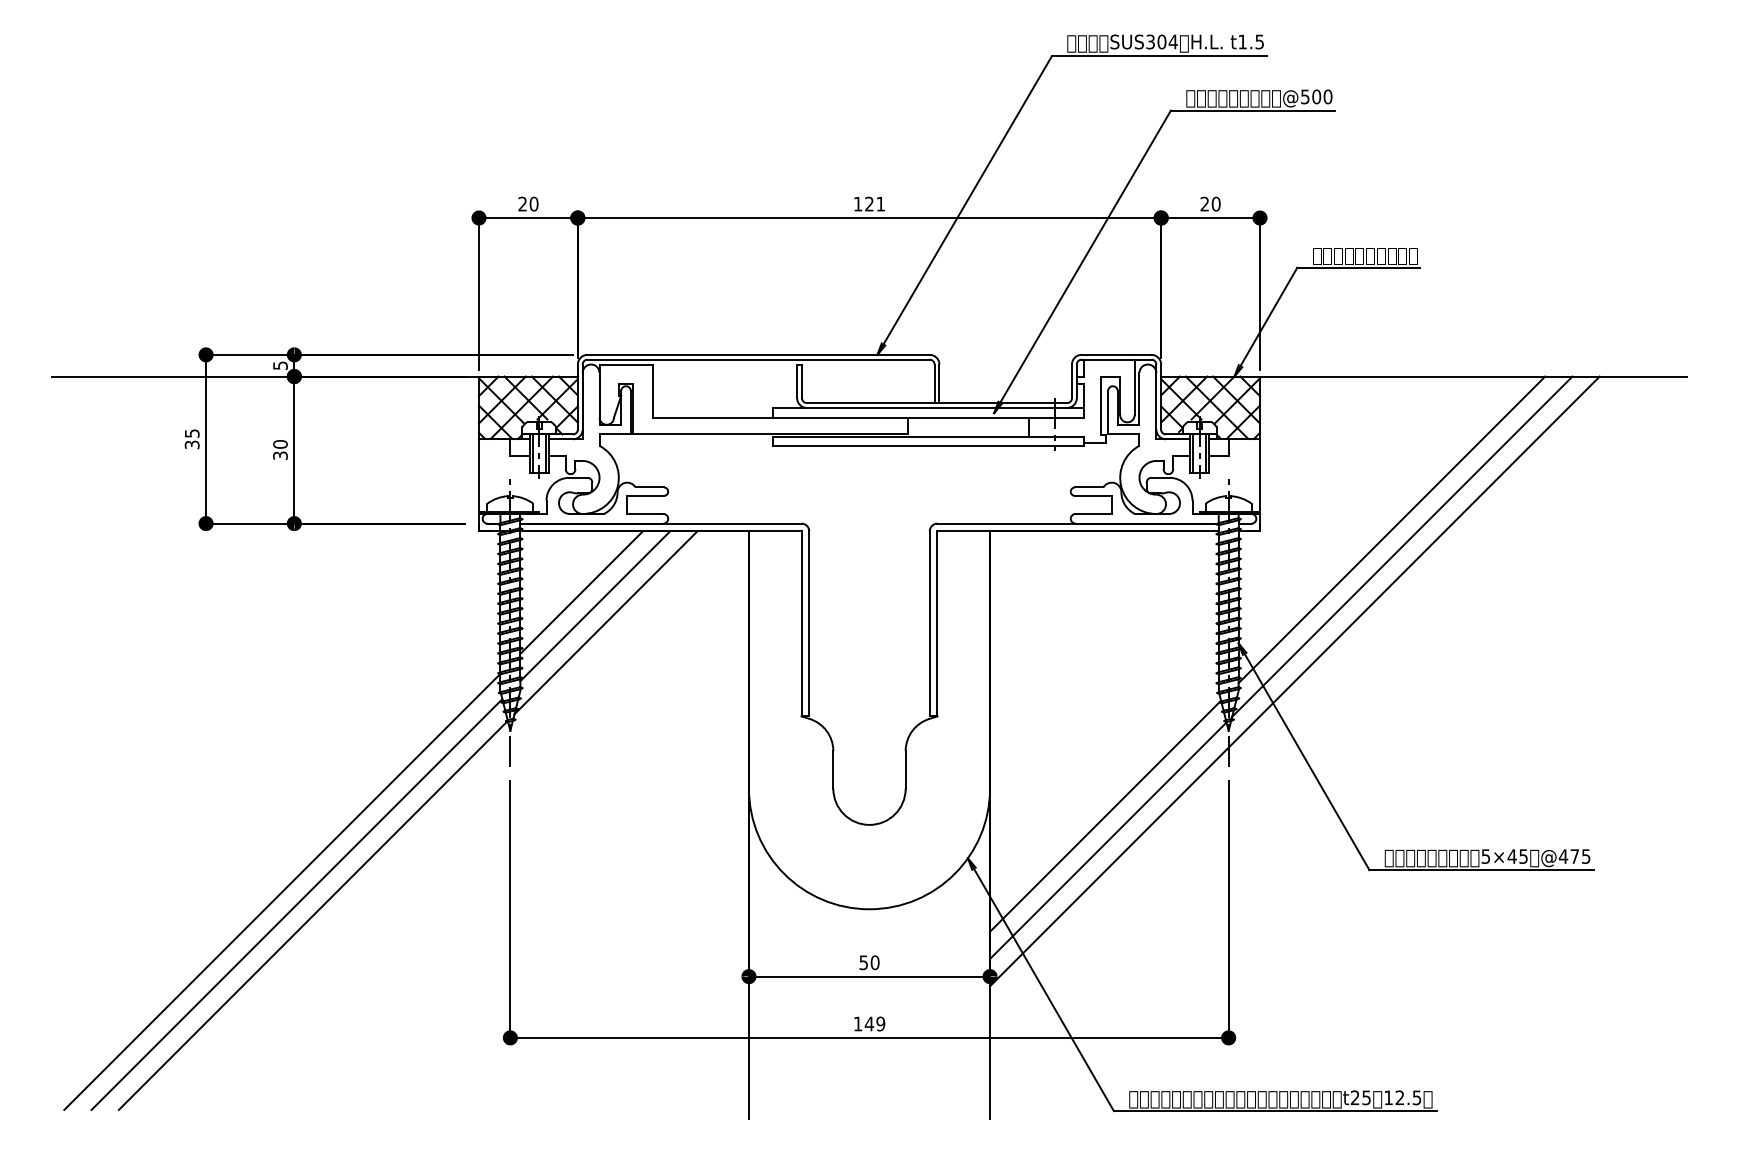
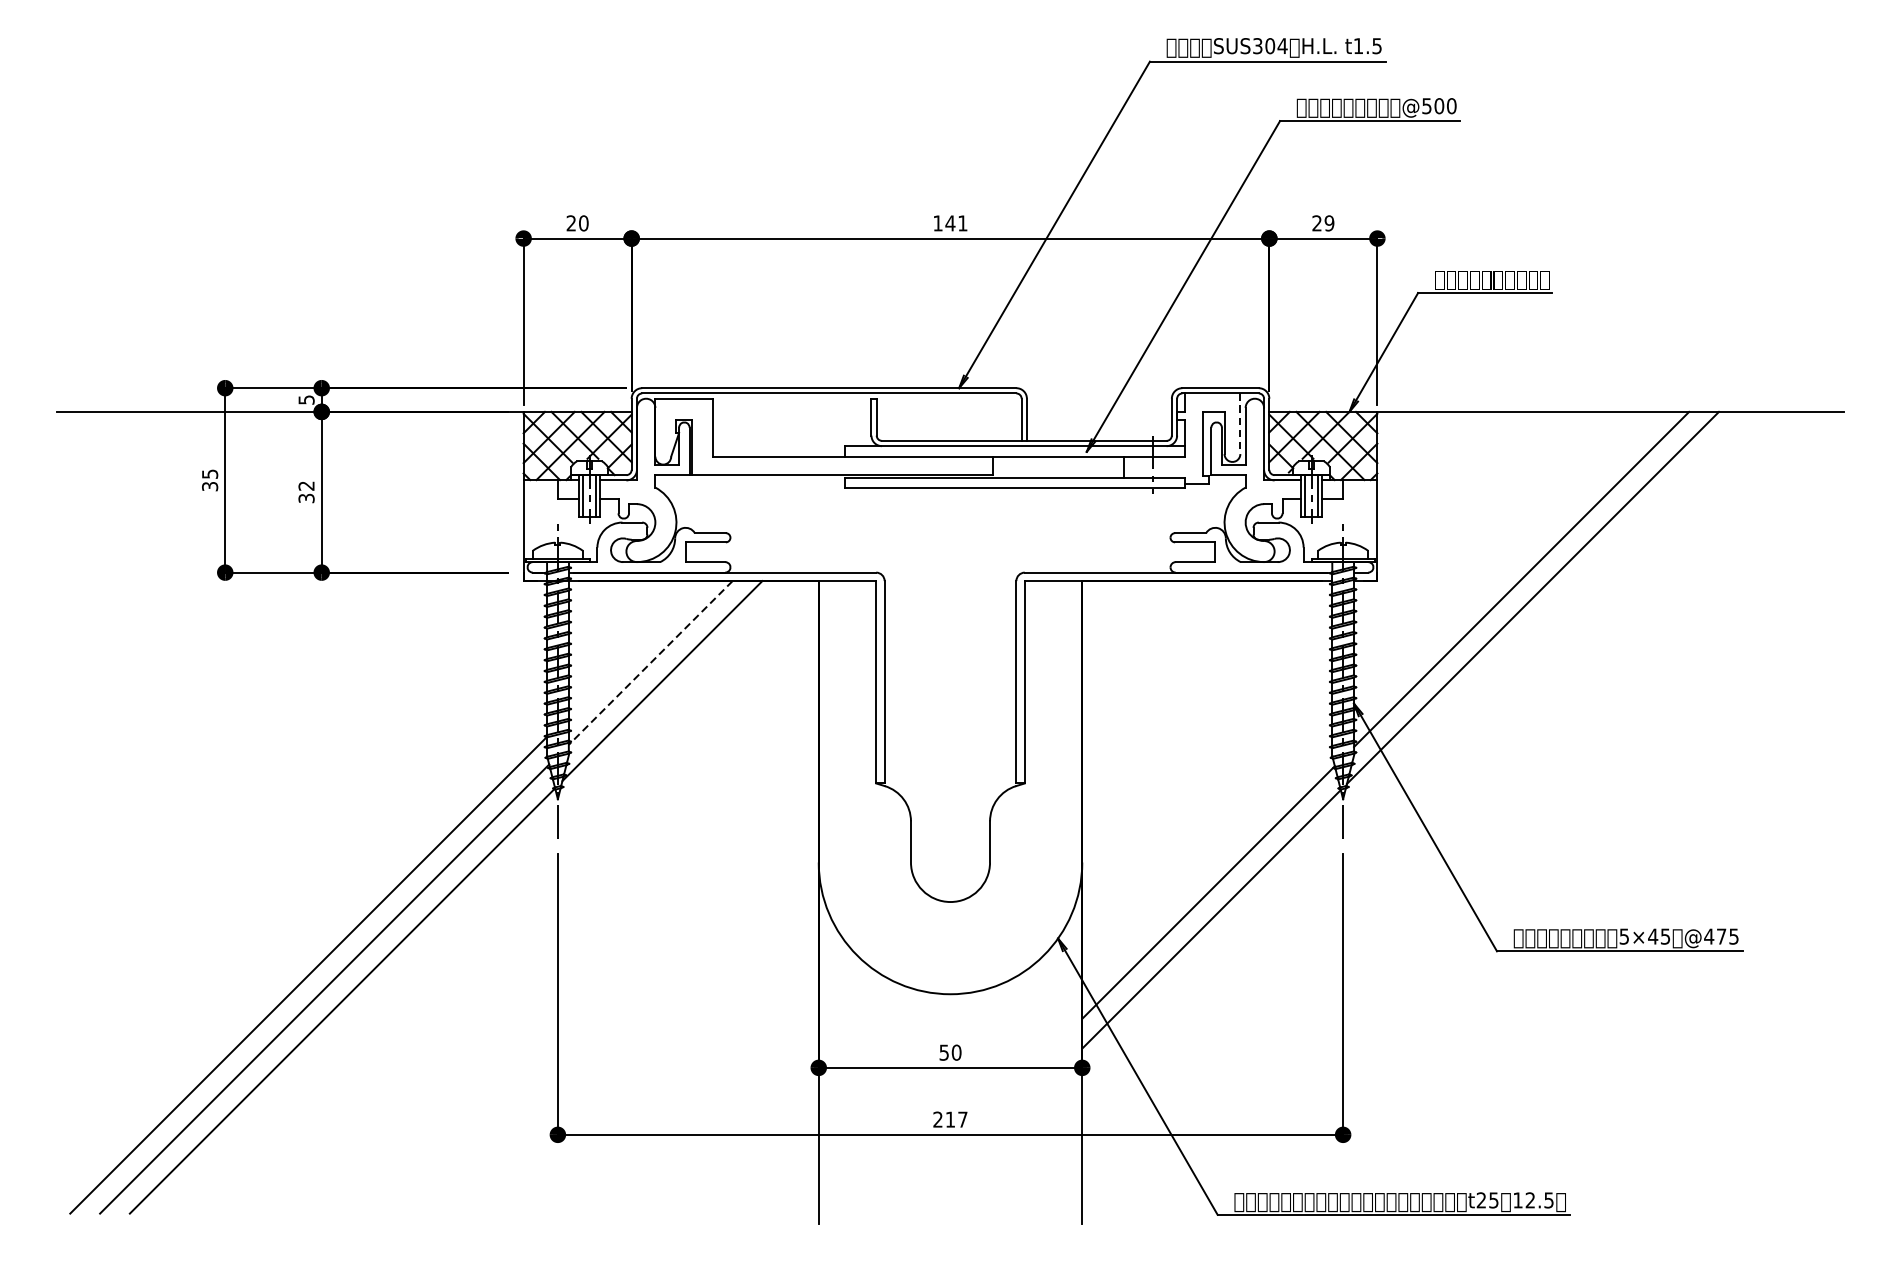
text: (869, 203) -> (950, 222), 121 -> 141
text: (1215, 204) -> (1328, 223), 20 -> 29
line: (1134, 387) -> (1240, 423), solid -> dashed
text: (280, 444) -> (306, 486), 30 -> 32
line: (581, 592) -> (635, 647), removed
line: (595, 606) -> (650, 663), solid -> dashed
line: (1294, 681) -> (1415, 745), removed
text: (869, 1023) -> (950, 1119), 149 -> 217

